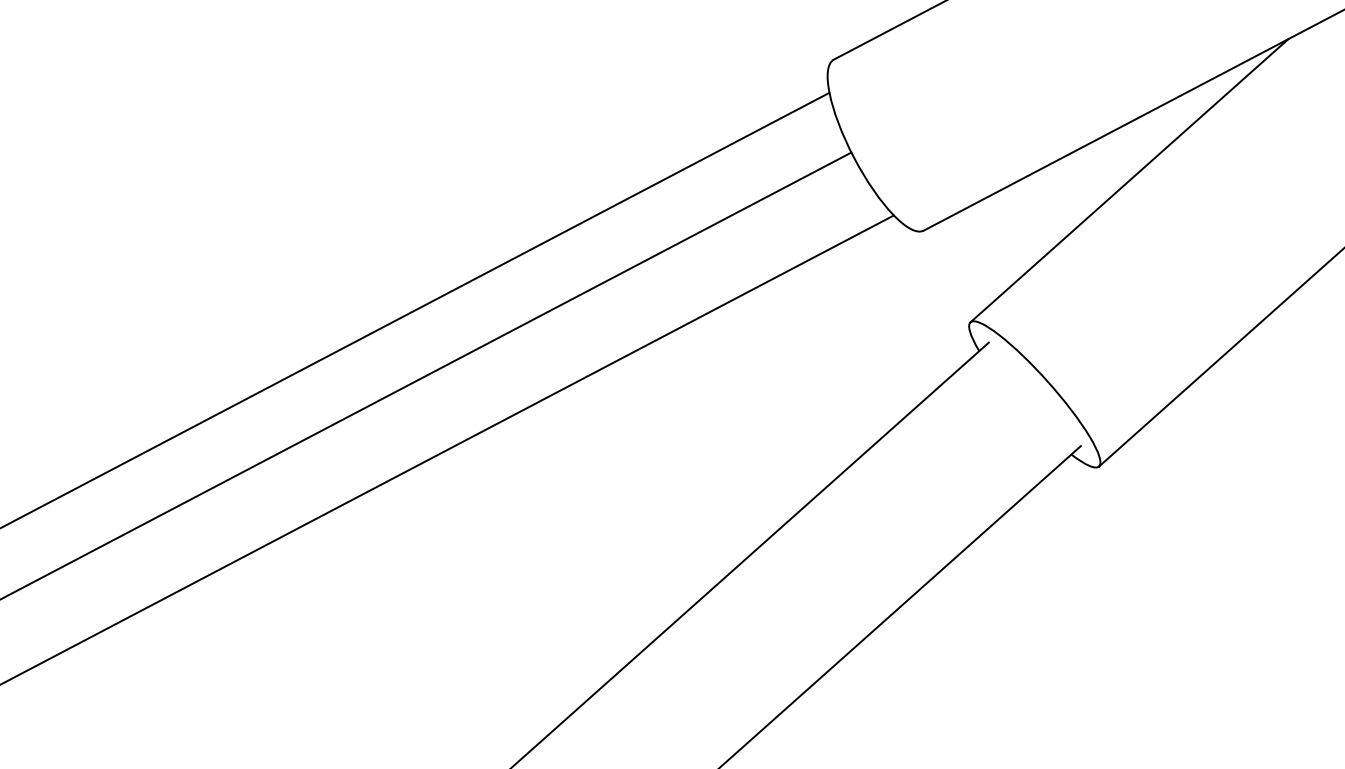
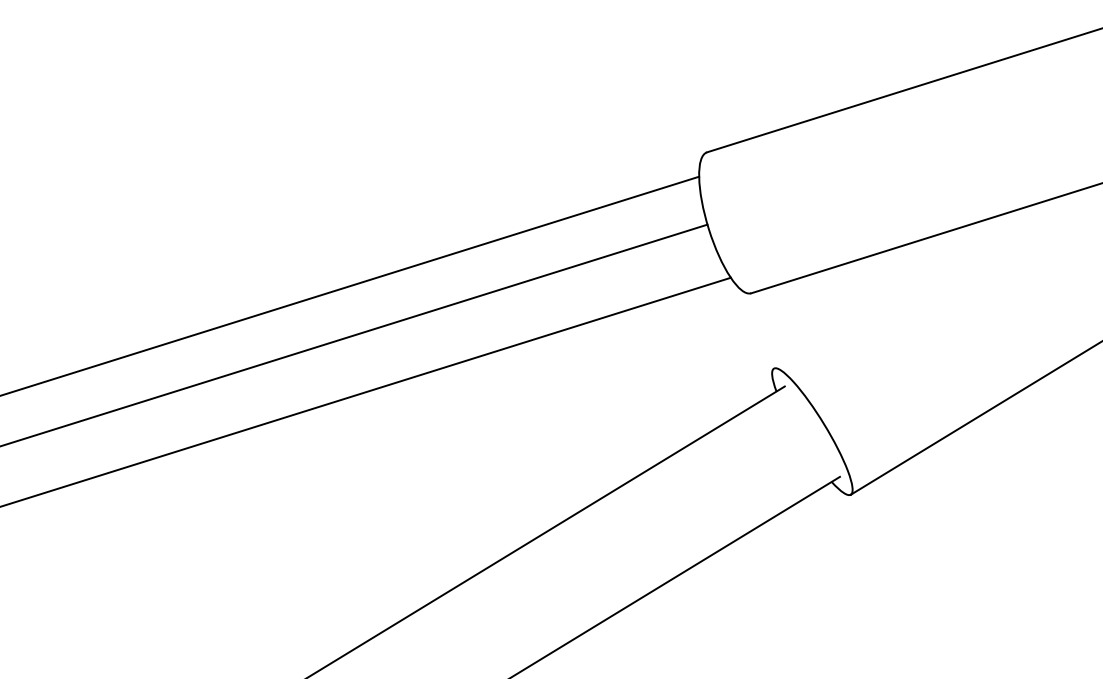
line: (1128, 180) -> (912, 283), removed

